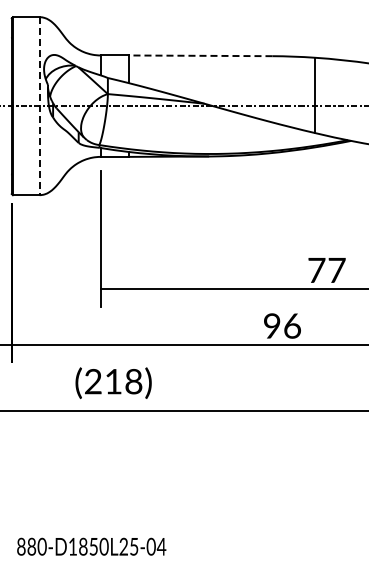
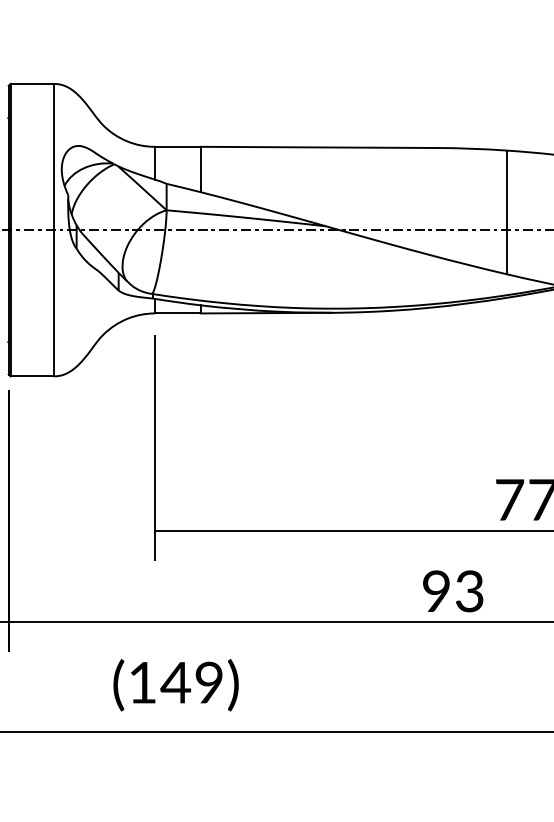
line: (200, 55) -> (318, 146), dashed -> solid
line: (39, 106) -> (54, 230), dashed -> solid
text: (292, 325) -> (469, 590), 96 -> 93
text: (113, 381) -> (175, 682), (218) -> (149)

